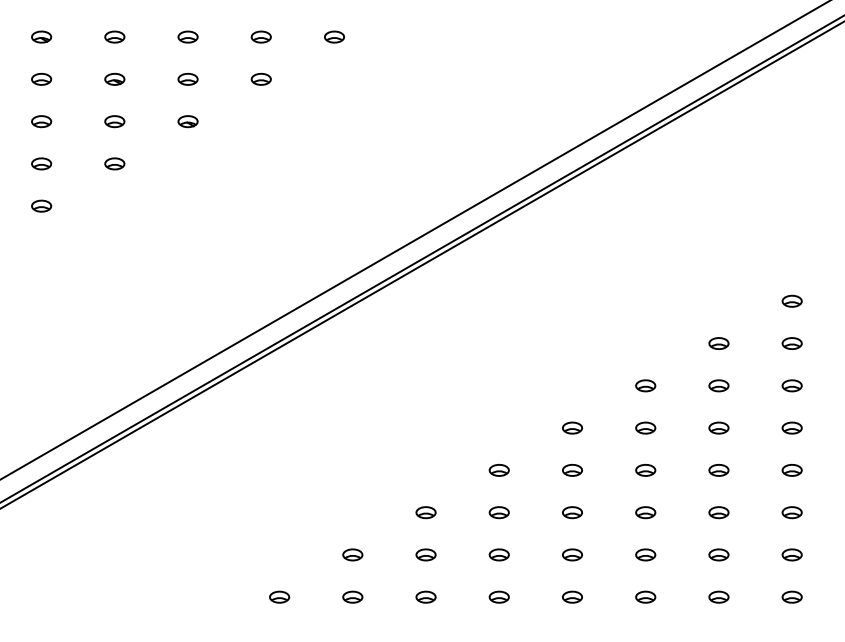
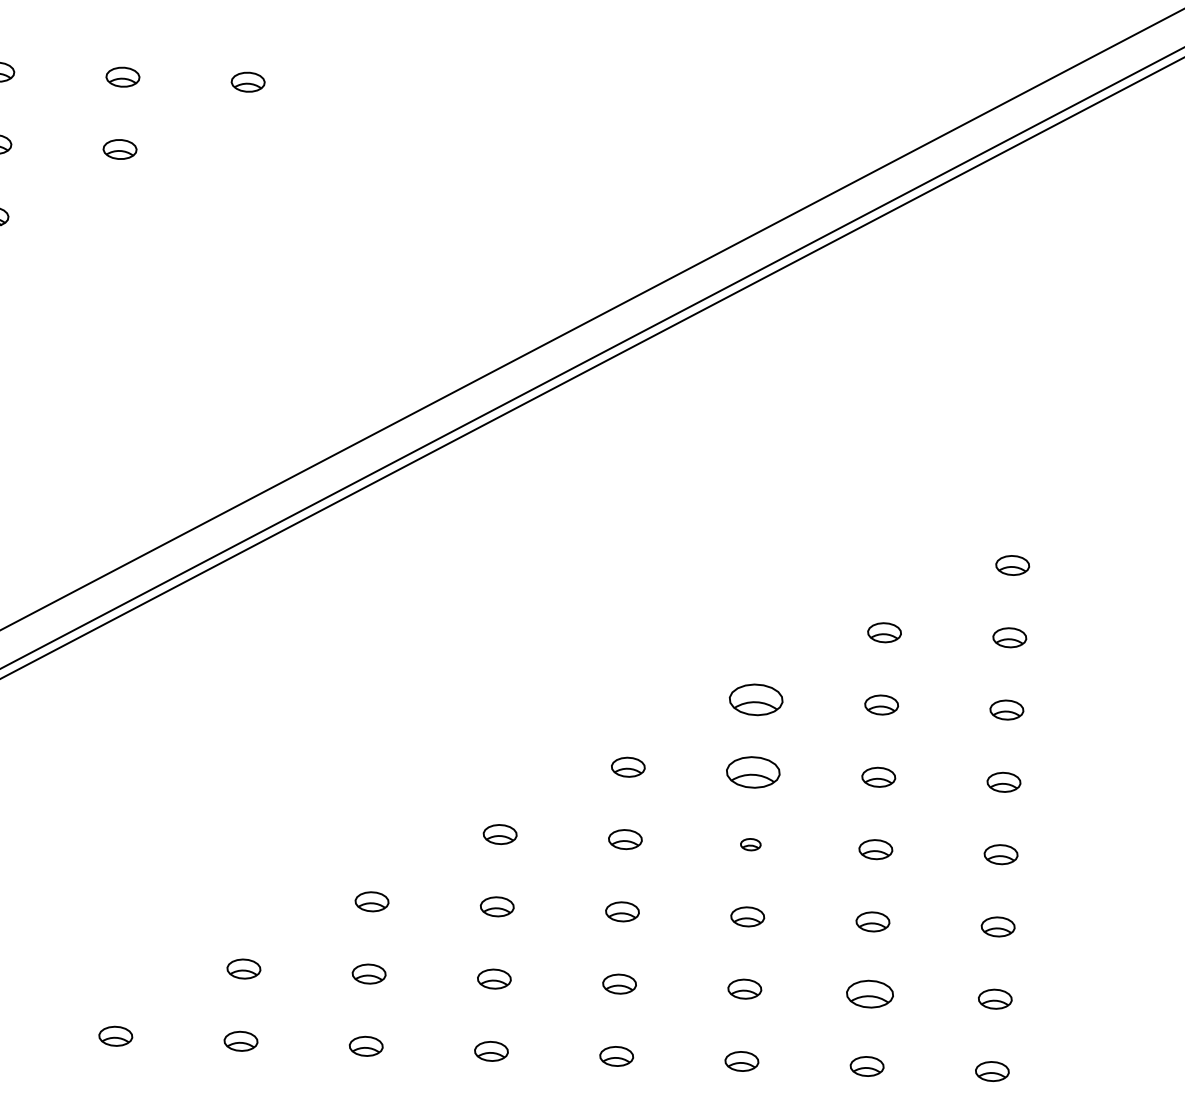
part: (645, 385) -> (756, 699), size x1.6
part: (645, 427) -> (753, 771), size x1.6
part: (645, 470) -> (750, 844), size x0.6
part: (718, 554) -> (869, 993), size x1.4

